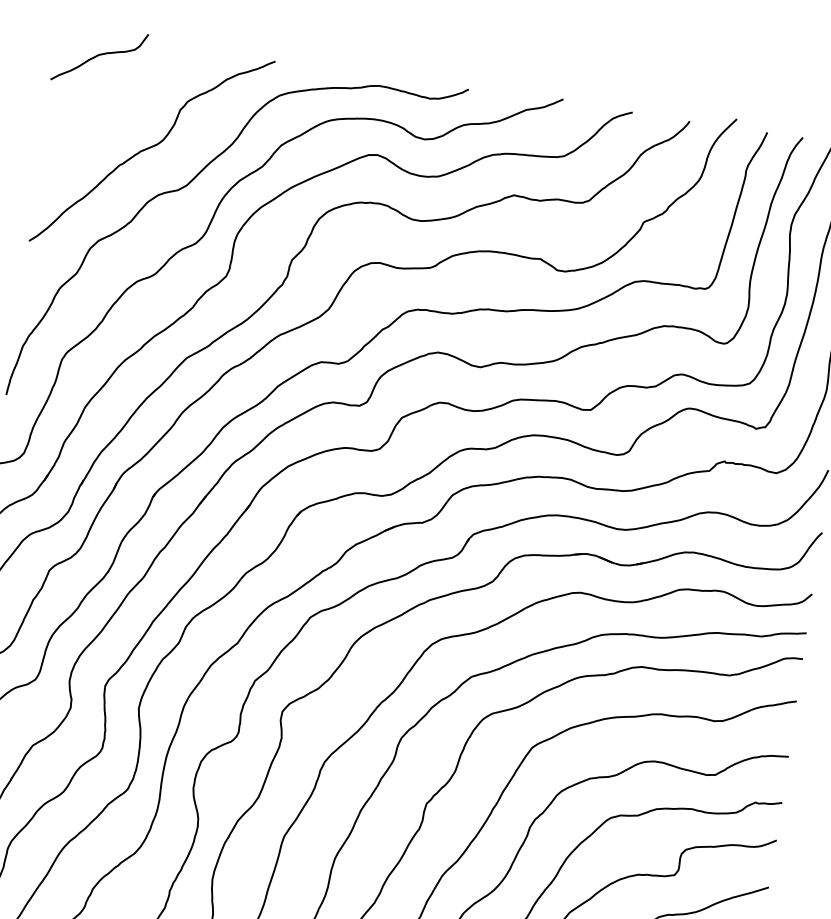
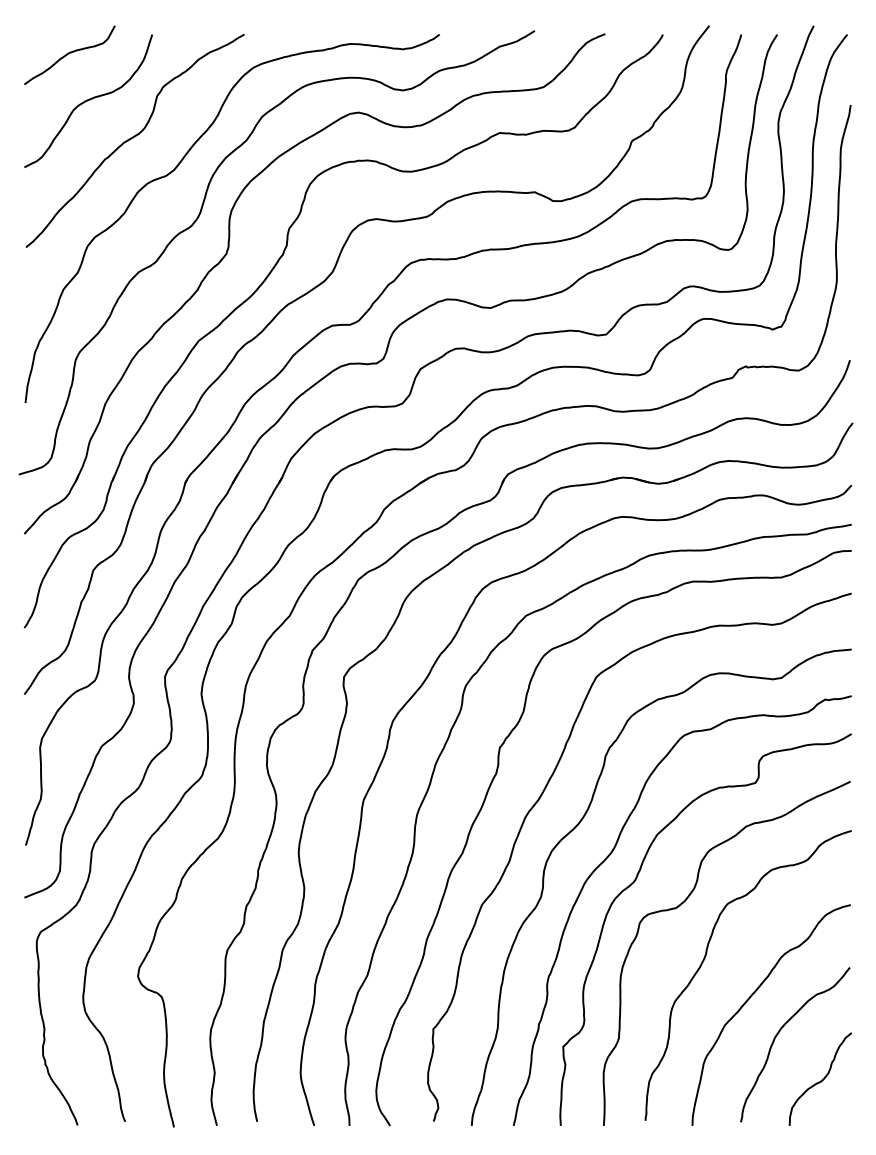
curve: (111, 104) -> (88, 100), added

